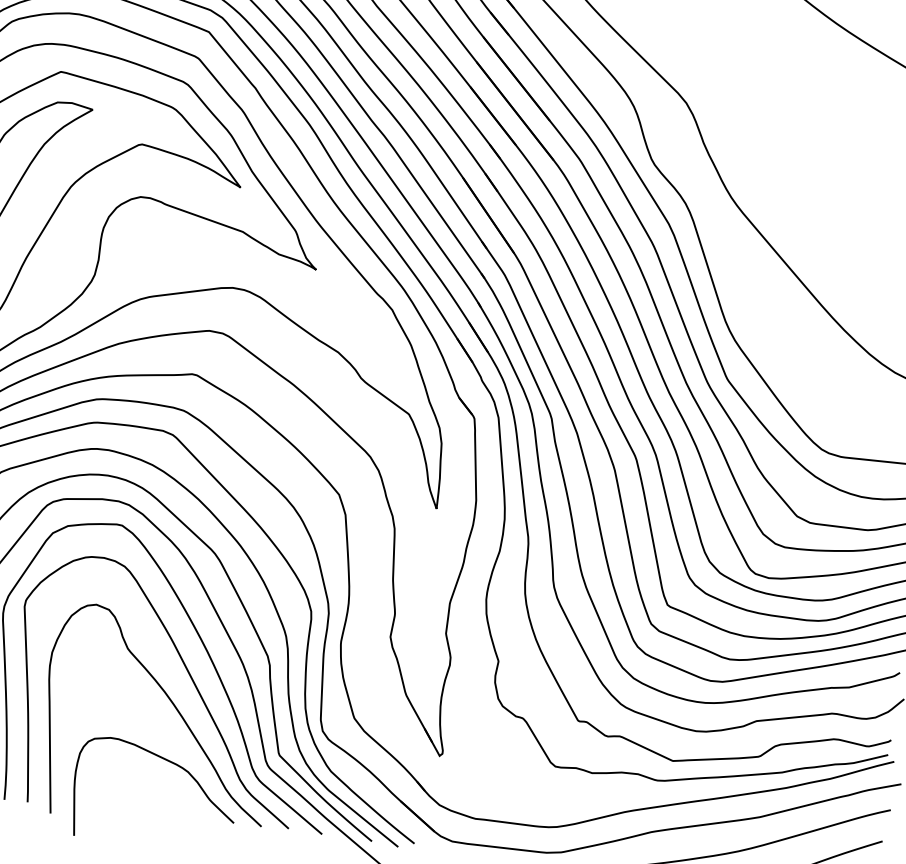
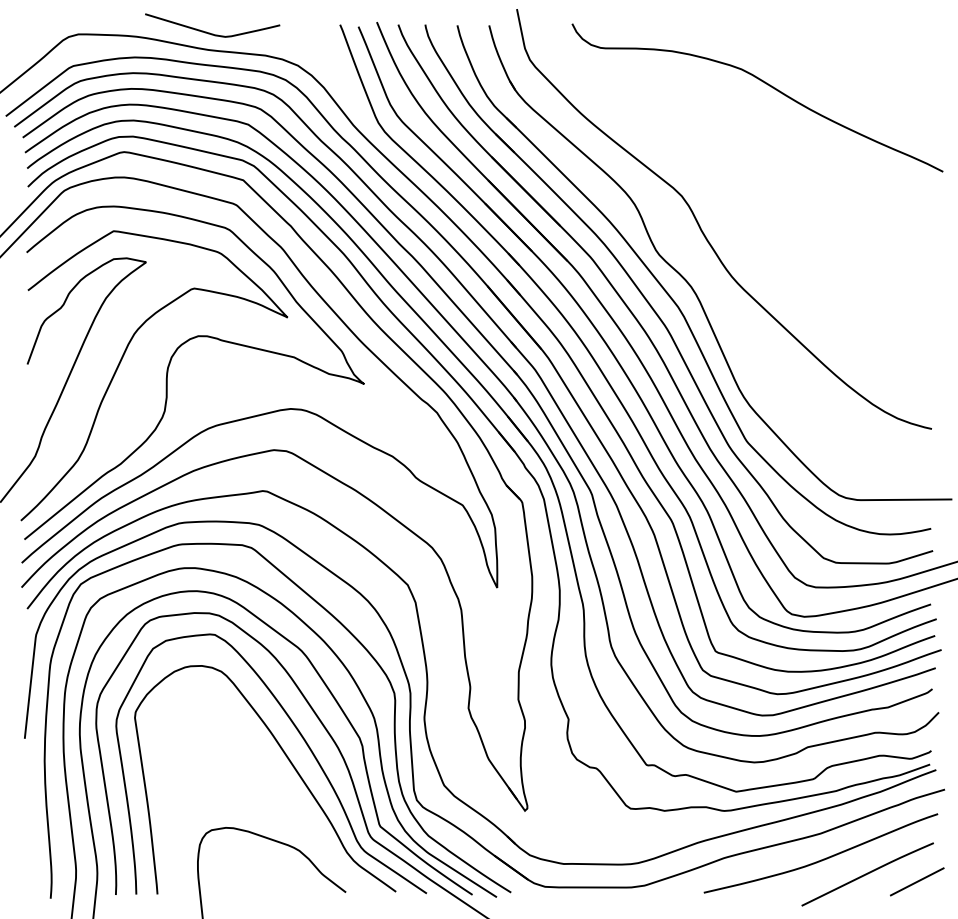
curve: (175, 709) -> (281, 795), removed

